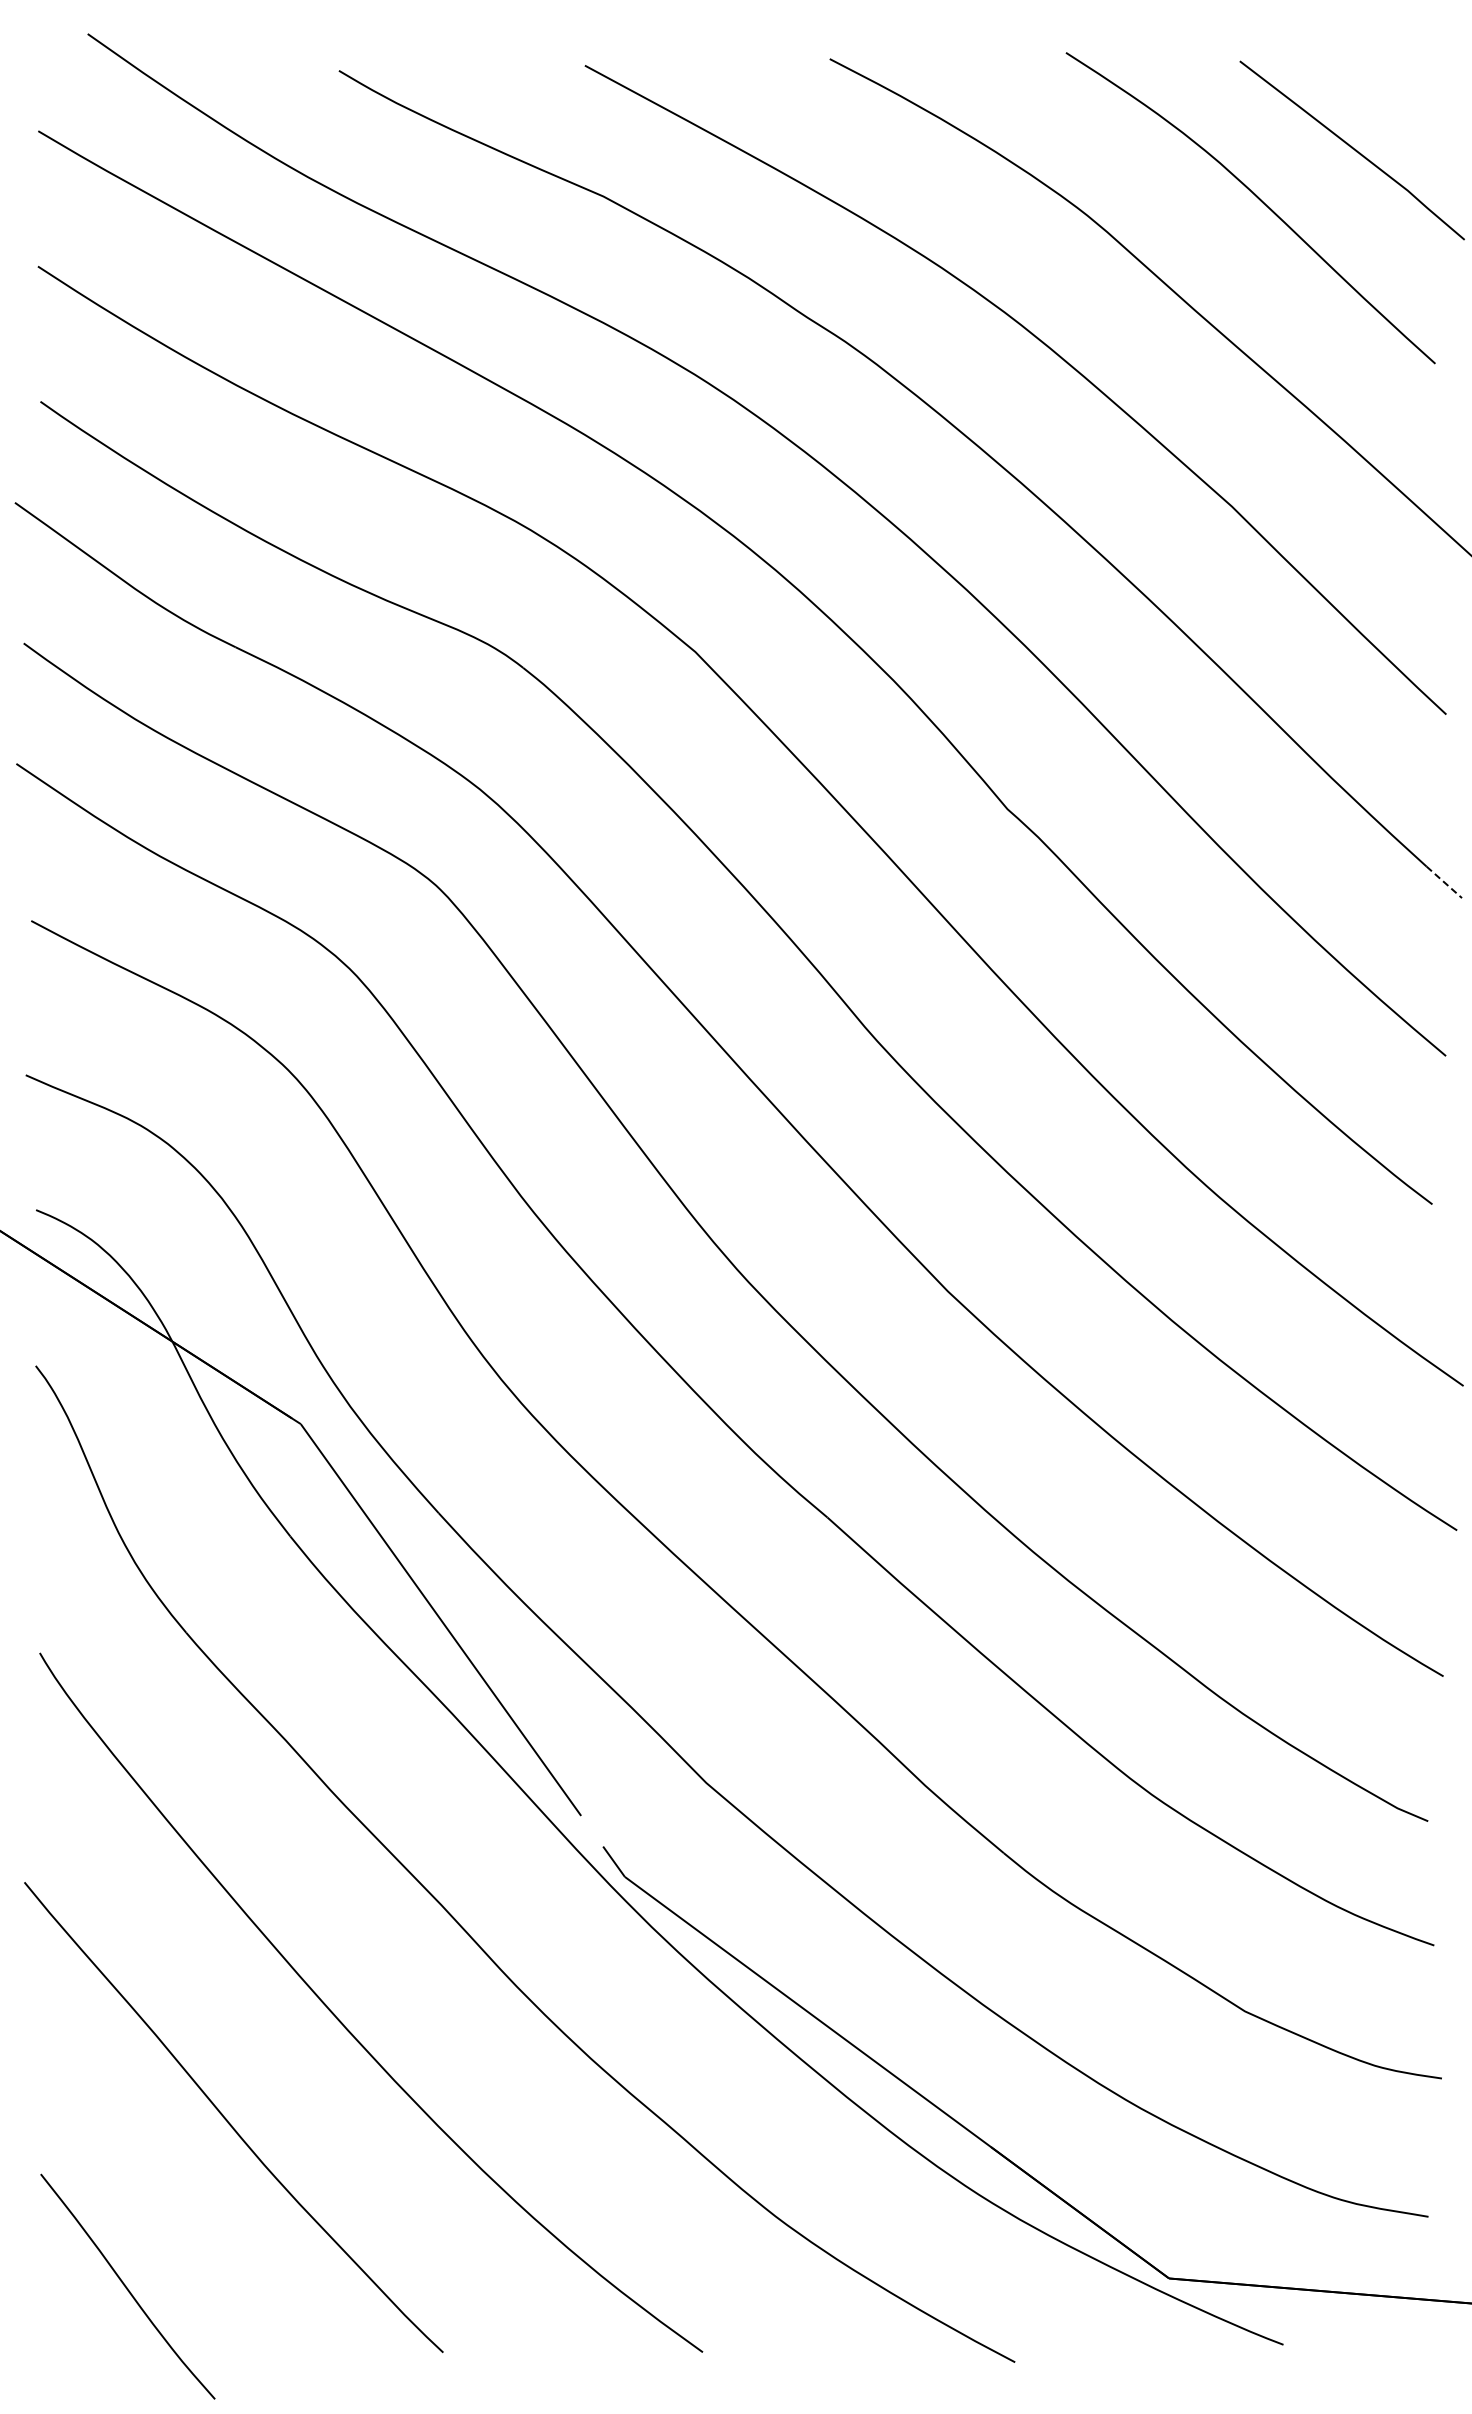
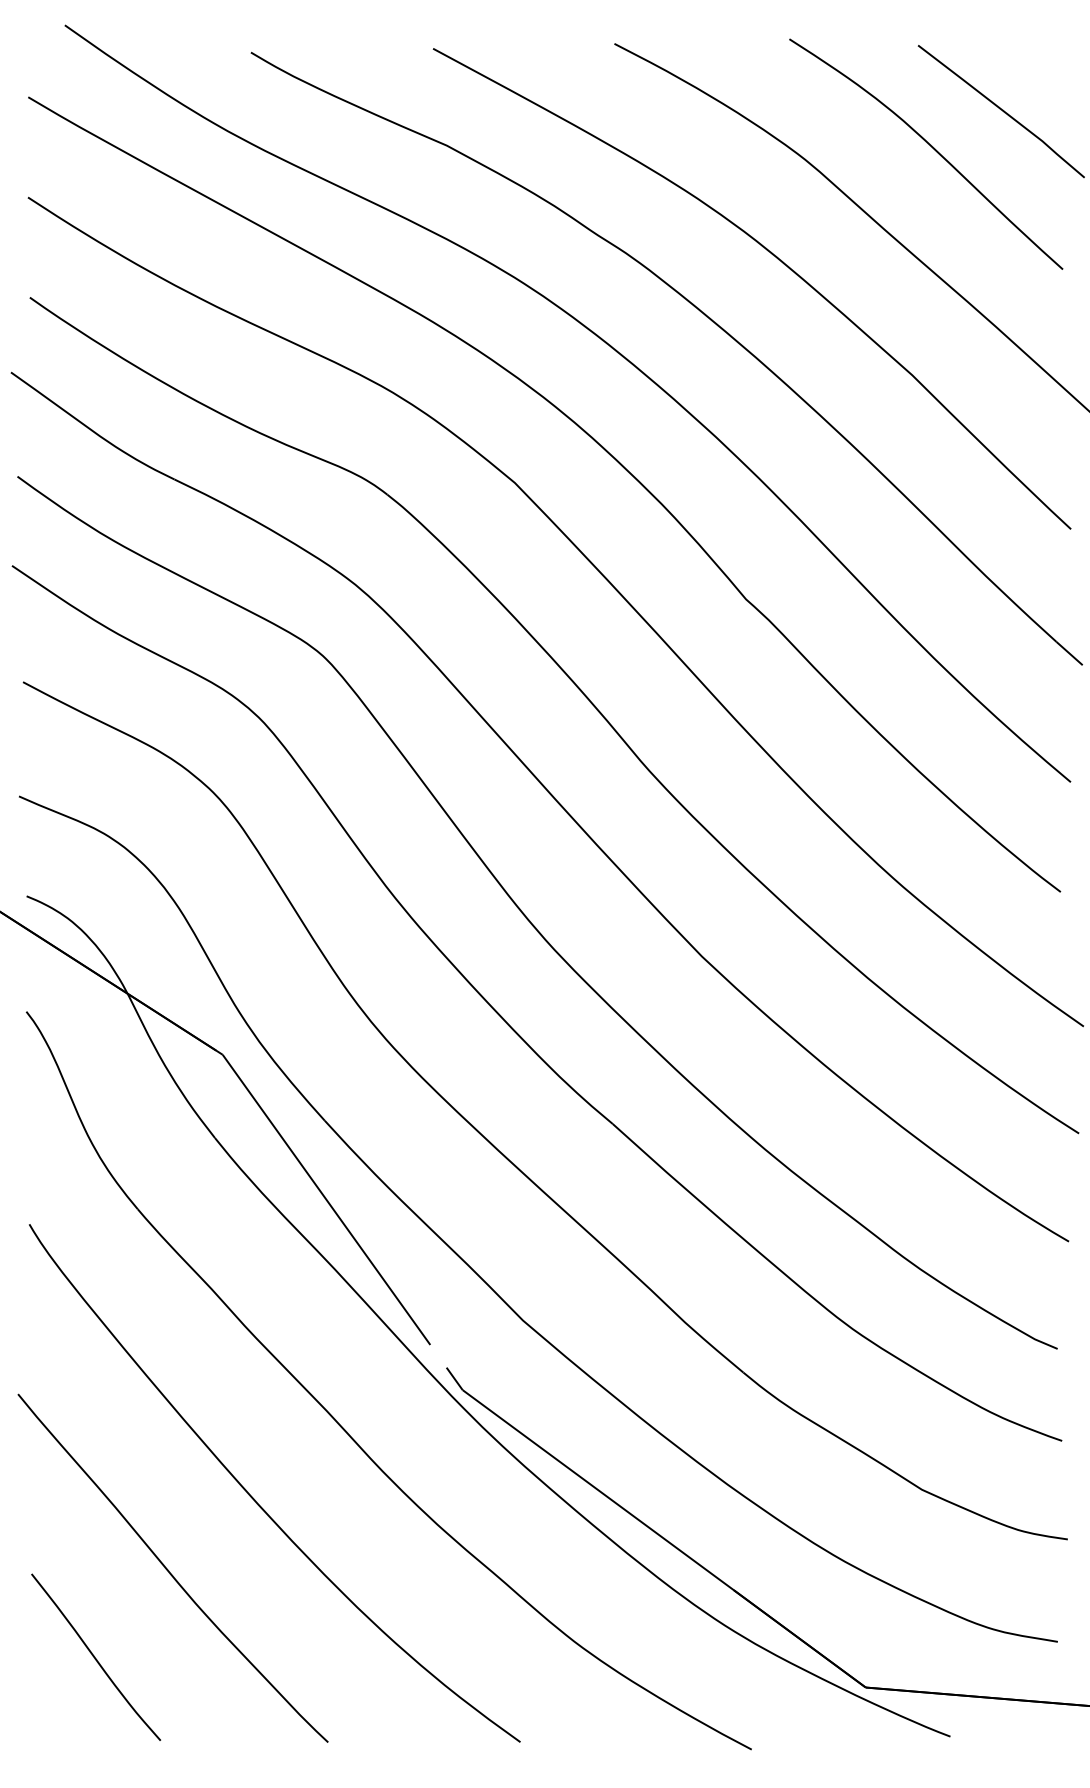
line: (1444, 882) -> (1069, 653), dashed -> solid
curve: (126, 2286) -> (95, 1657), moved

